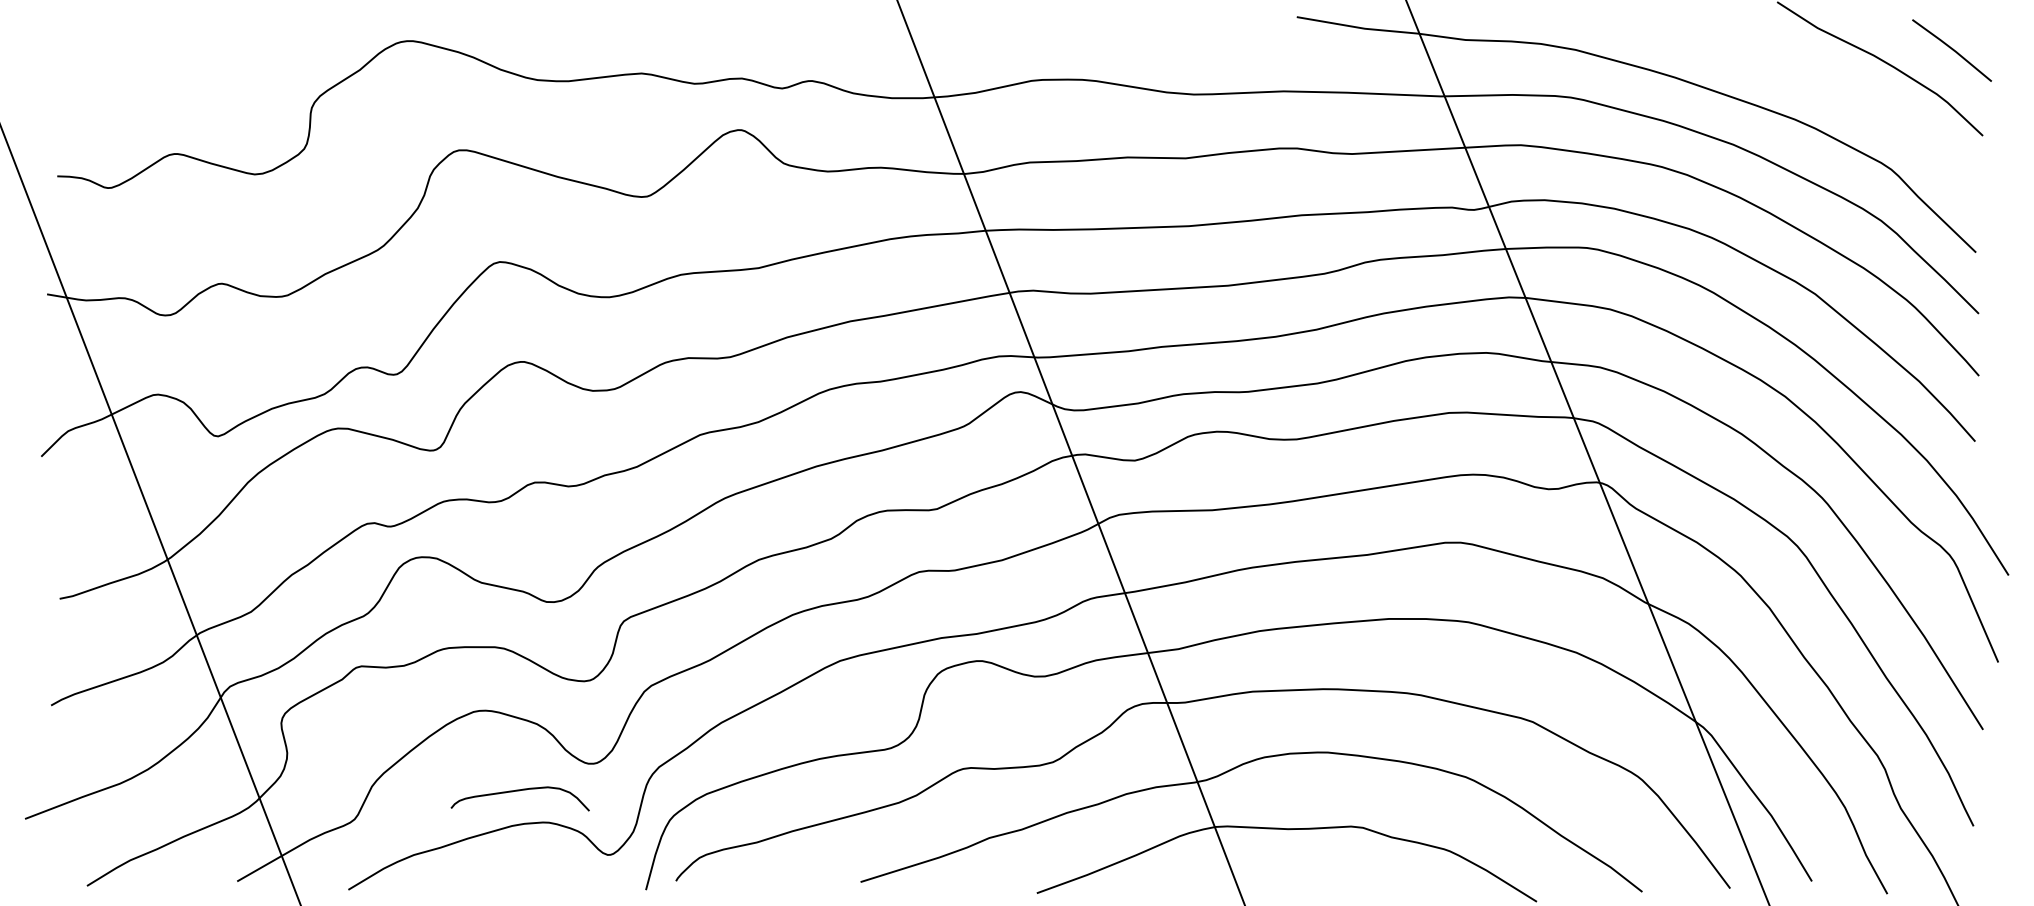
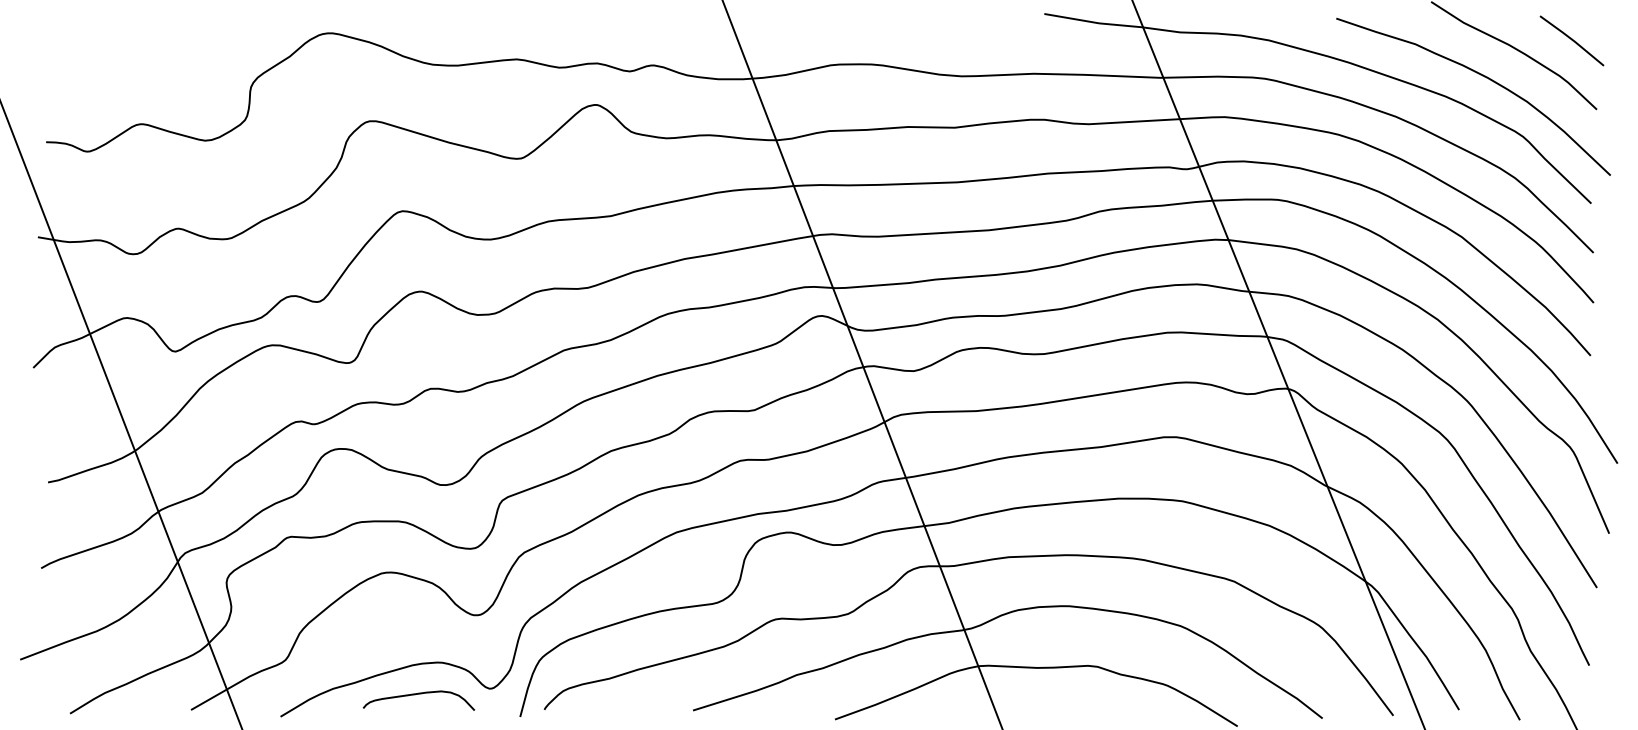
curve: (1841, 94) -> (1482, 76), added
curve: (519, 791) -> (418, 694), moved

